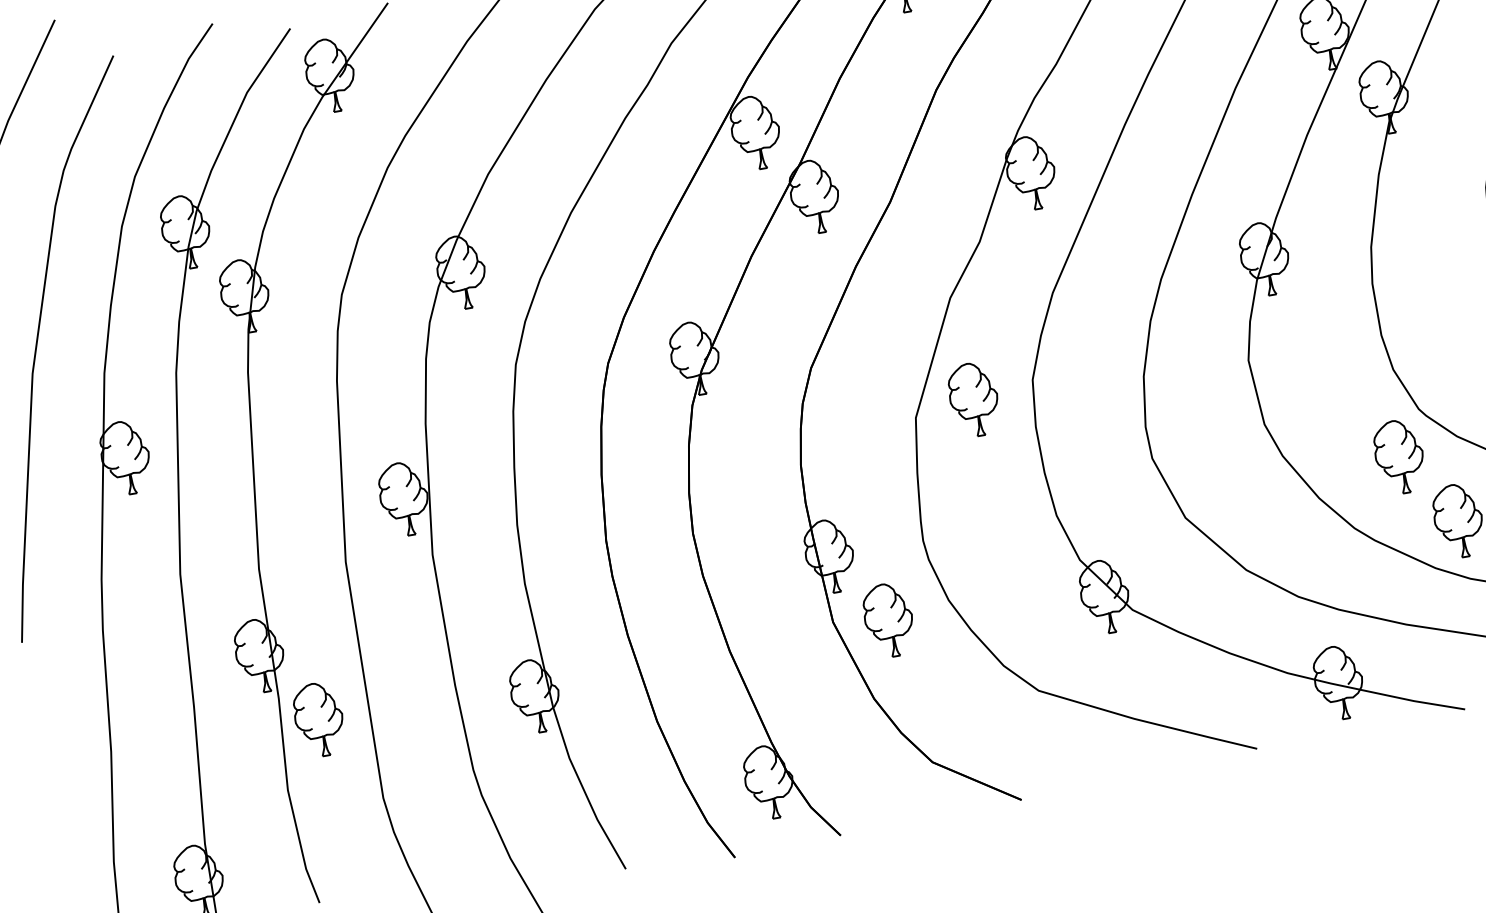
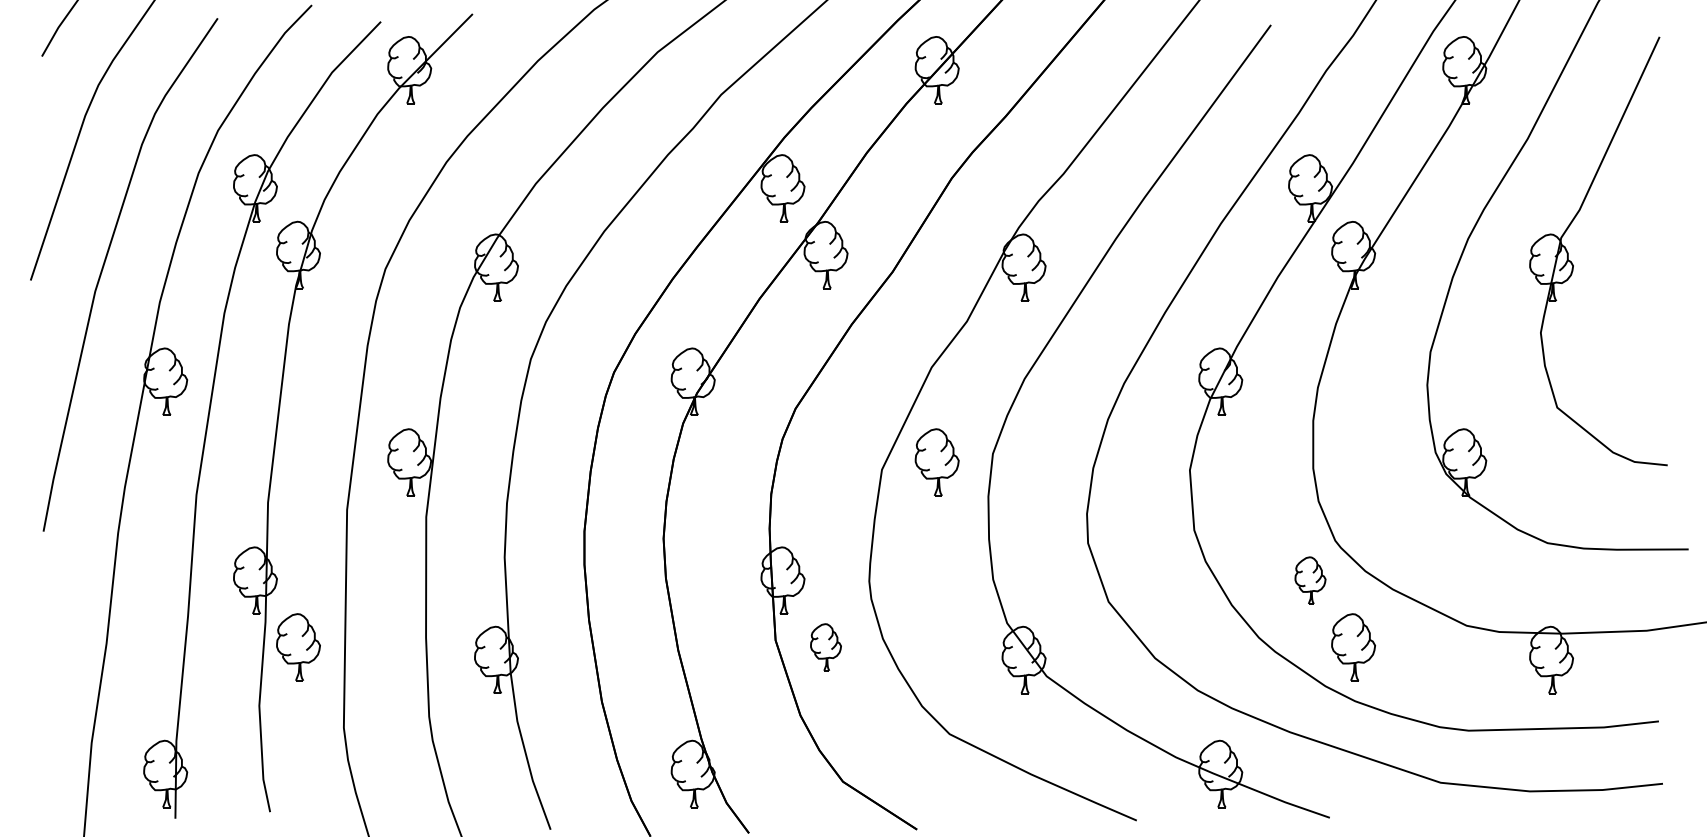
part: (1399, 456) -> (1310, 580), size x0.7
part: (888, 620) -> (825, 647), size x0.7

